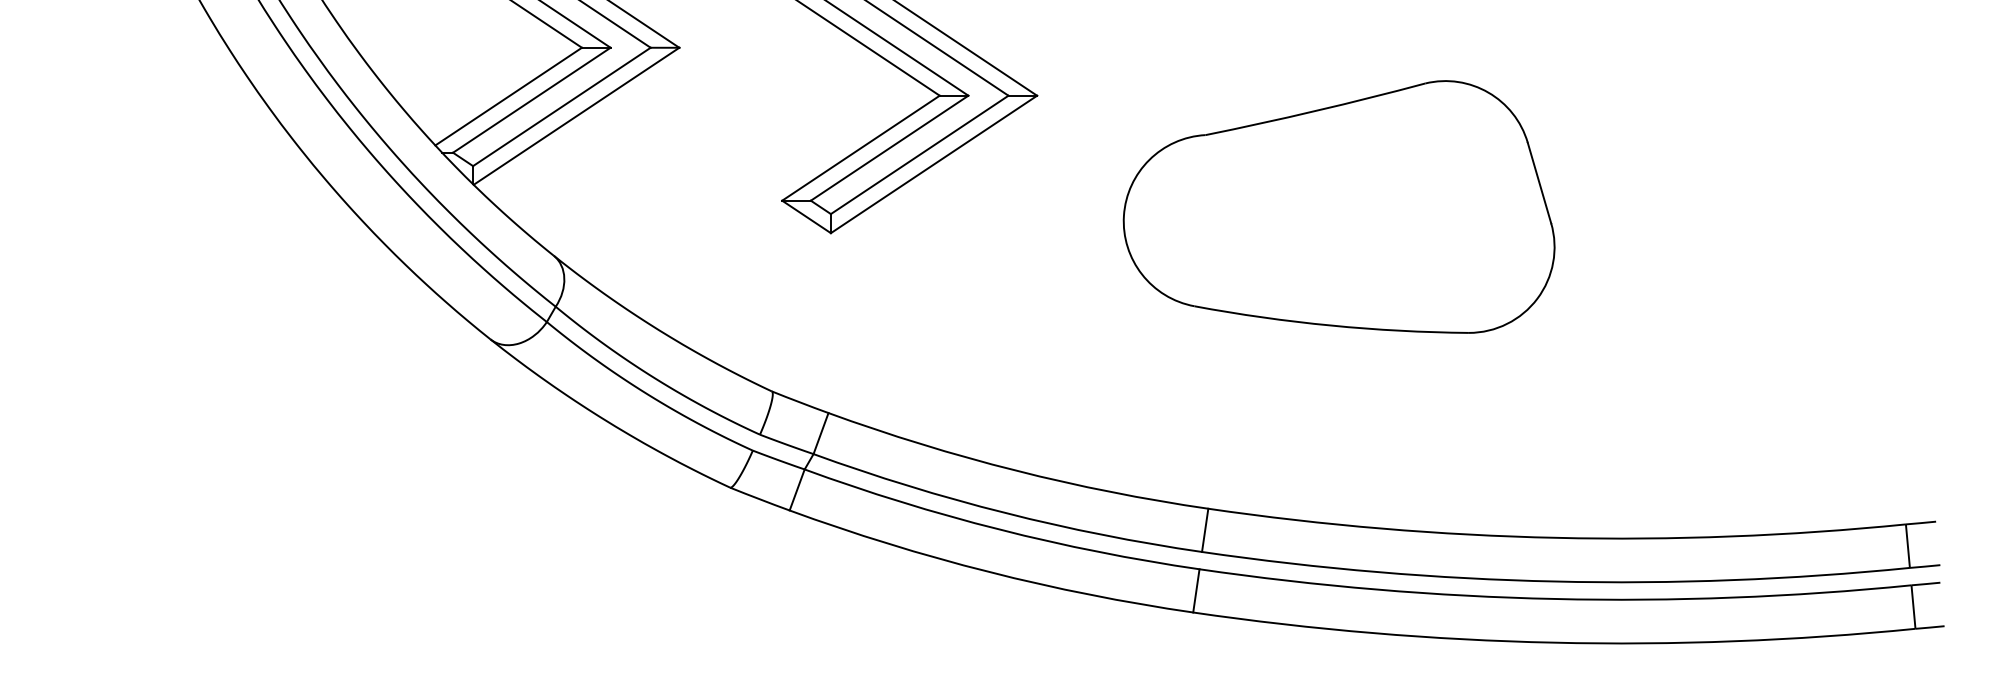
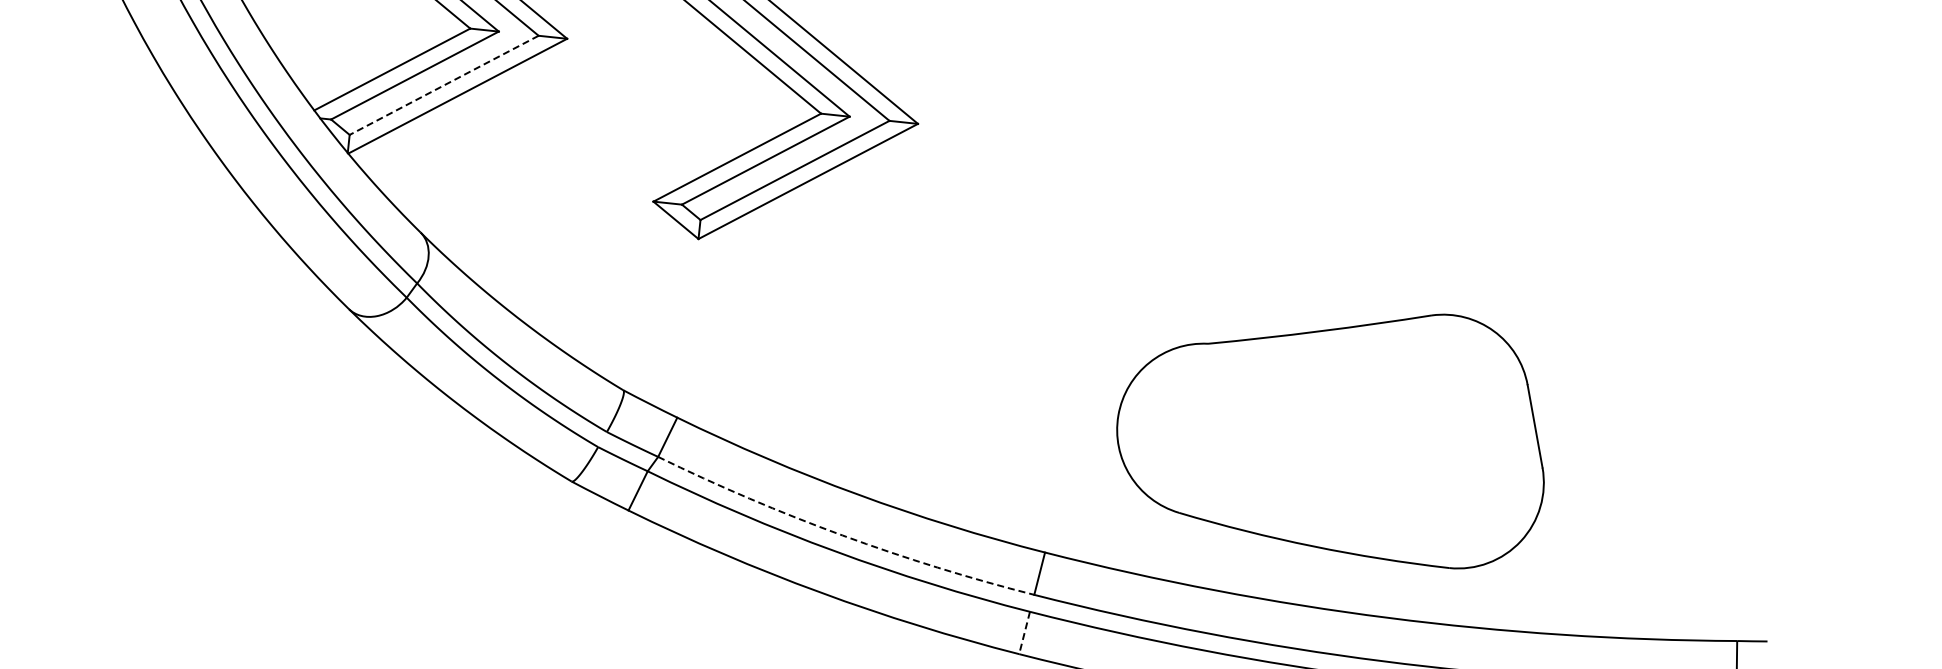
line: (561, 106) -> (443, 84), solid -> dashed
part: (1338, 206) -> (1332, 428), moved
arc: (1005, 512) -> (842, 535), solid -> dashed
line: (1196, 590) -> (1024, 632), solid -> dashed

